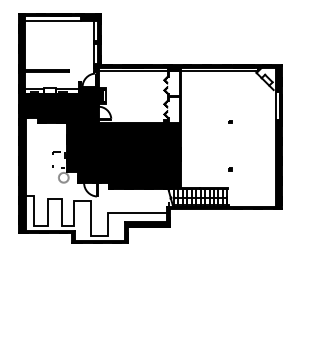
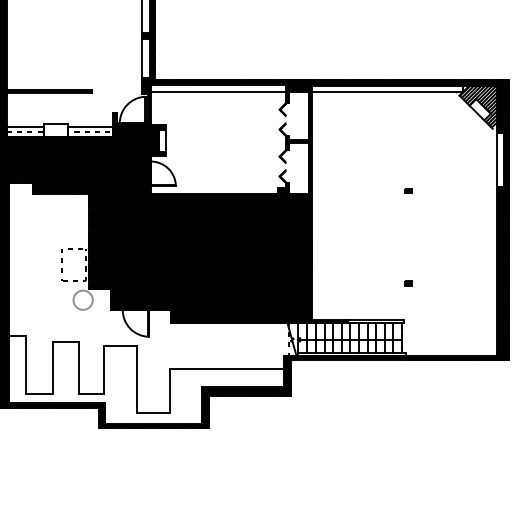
hatch: (265, 78) -> (476, 106), added

